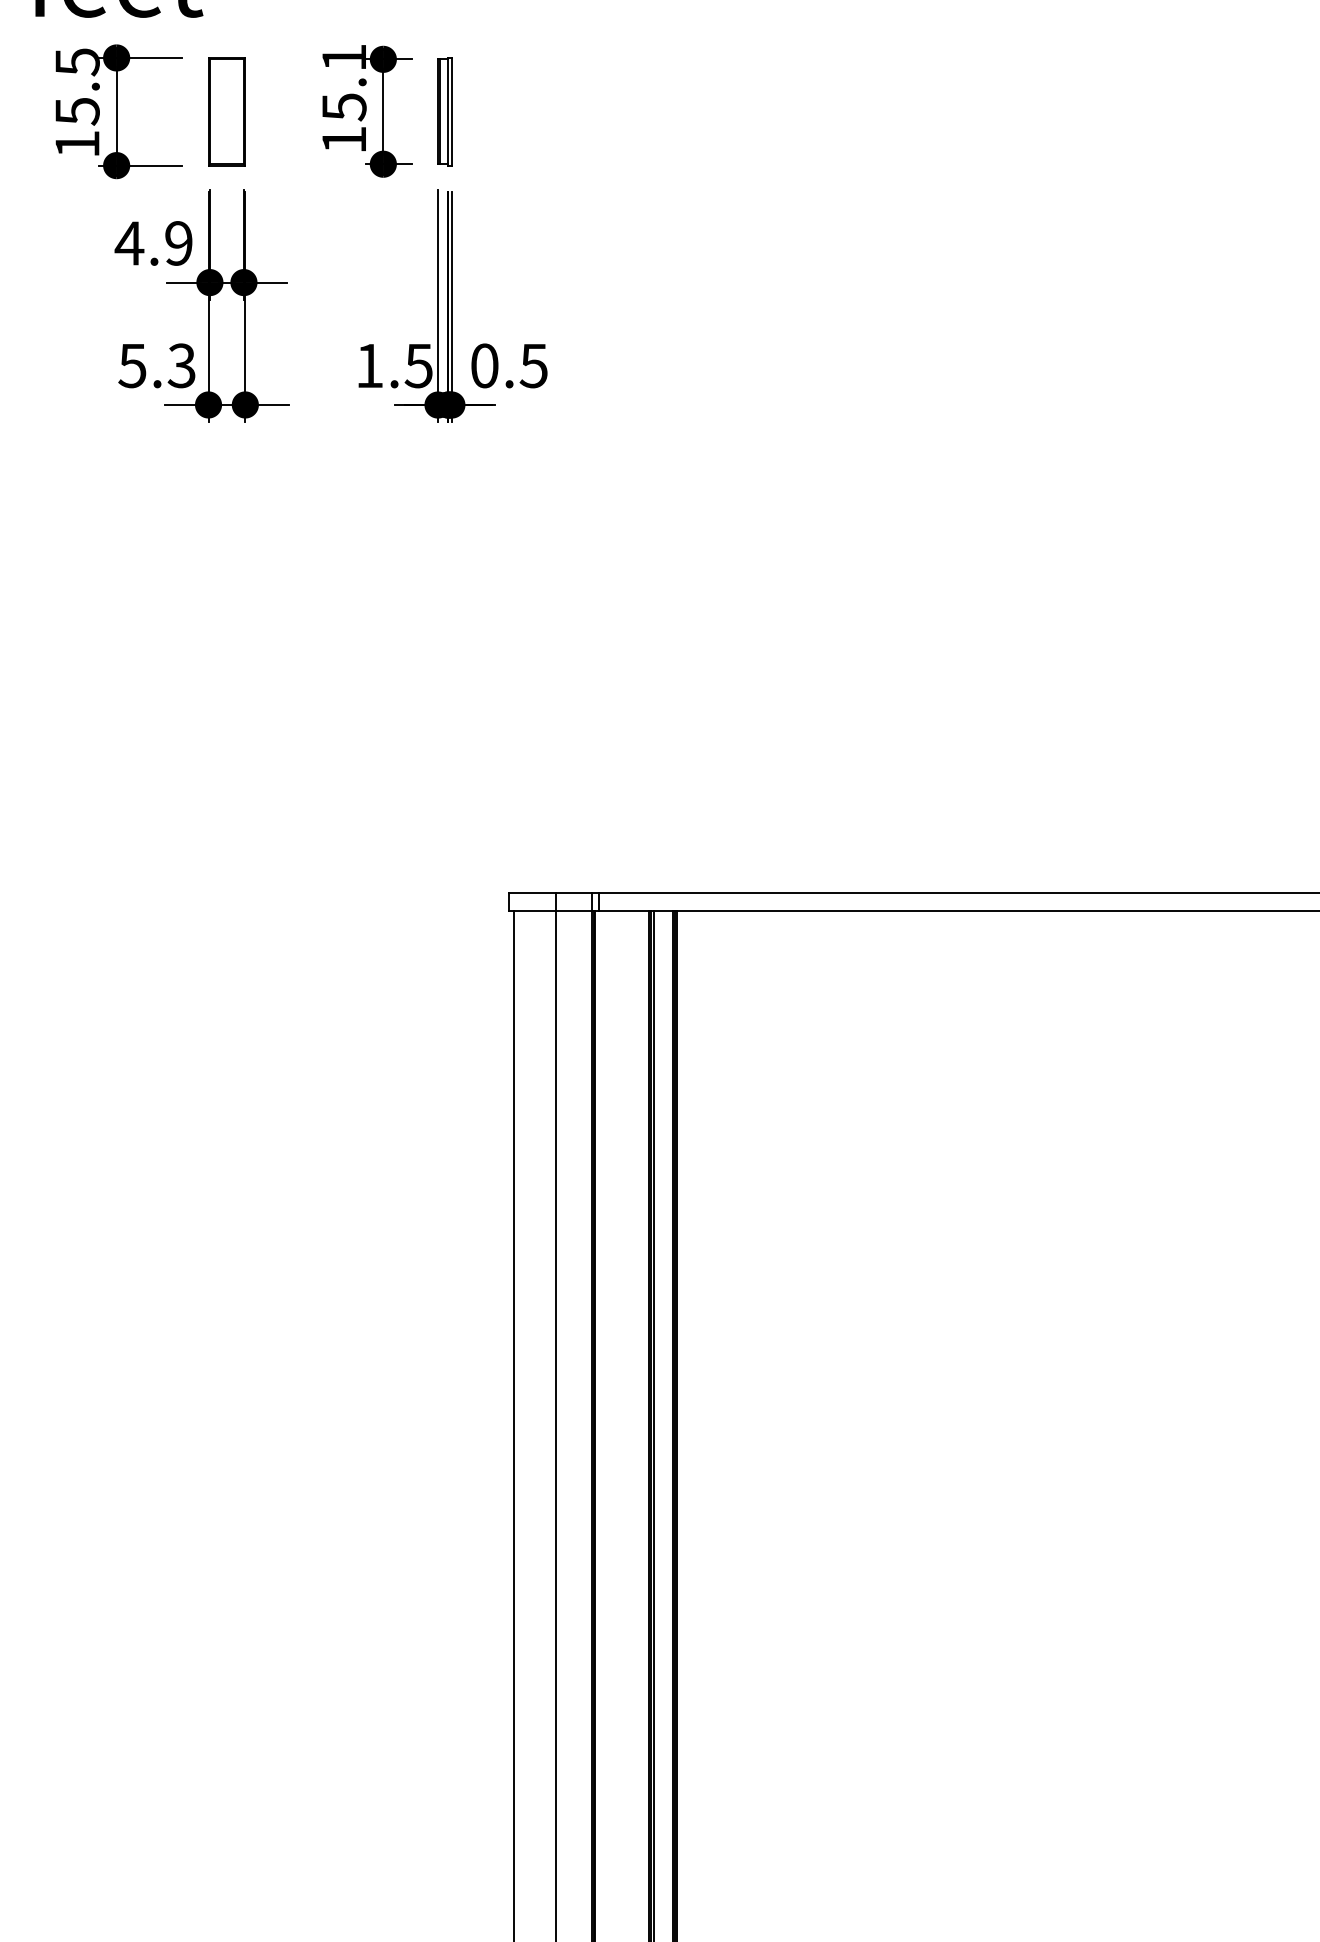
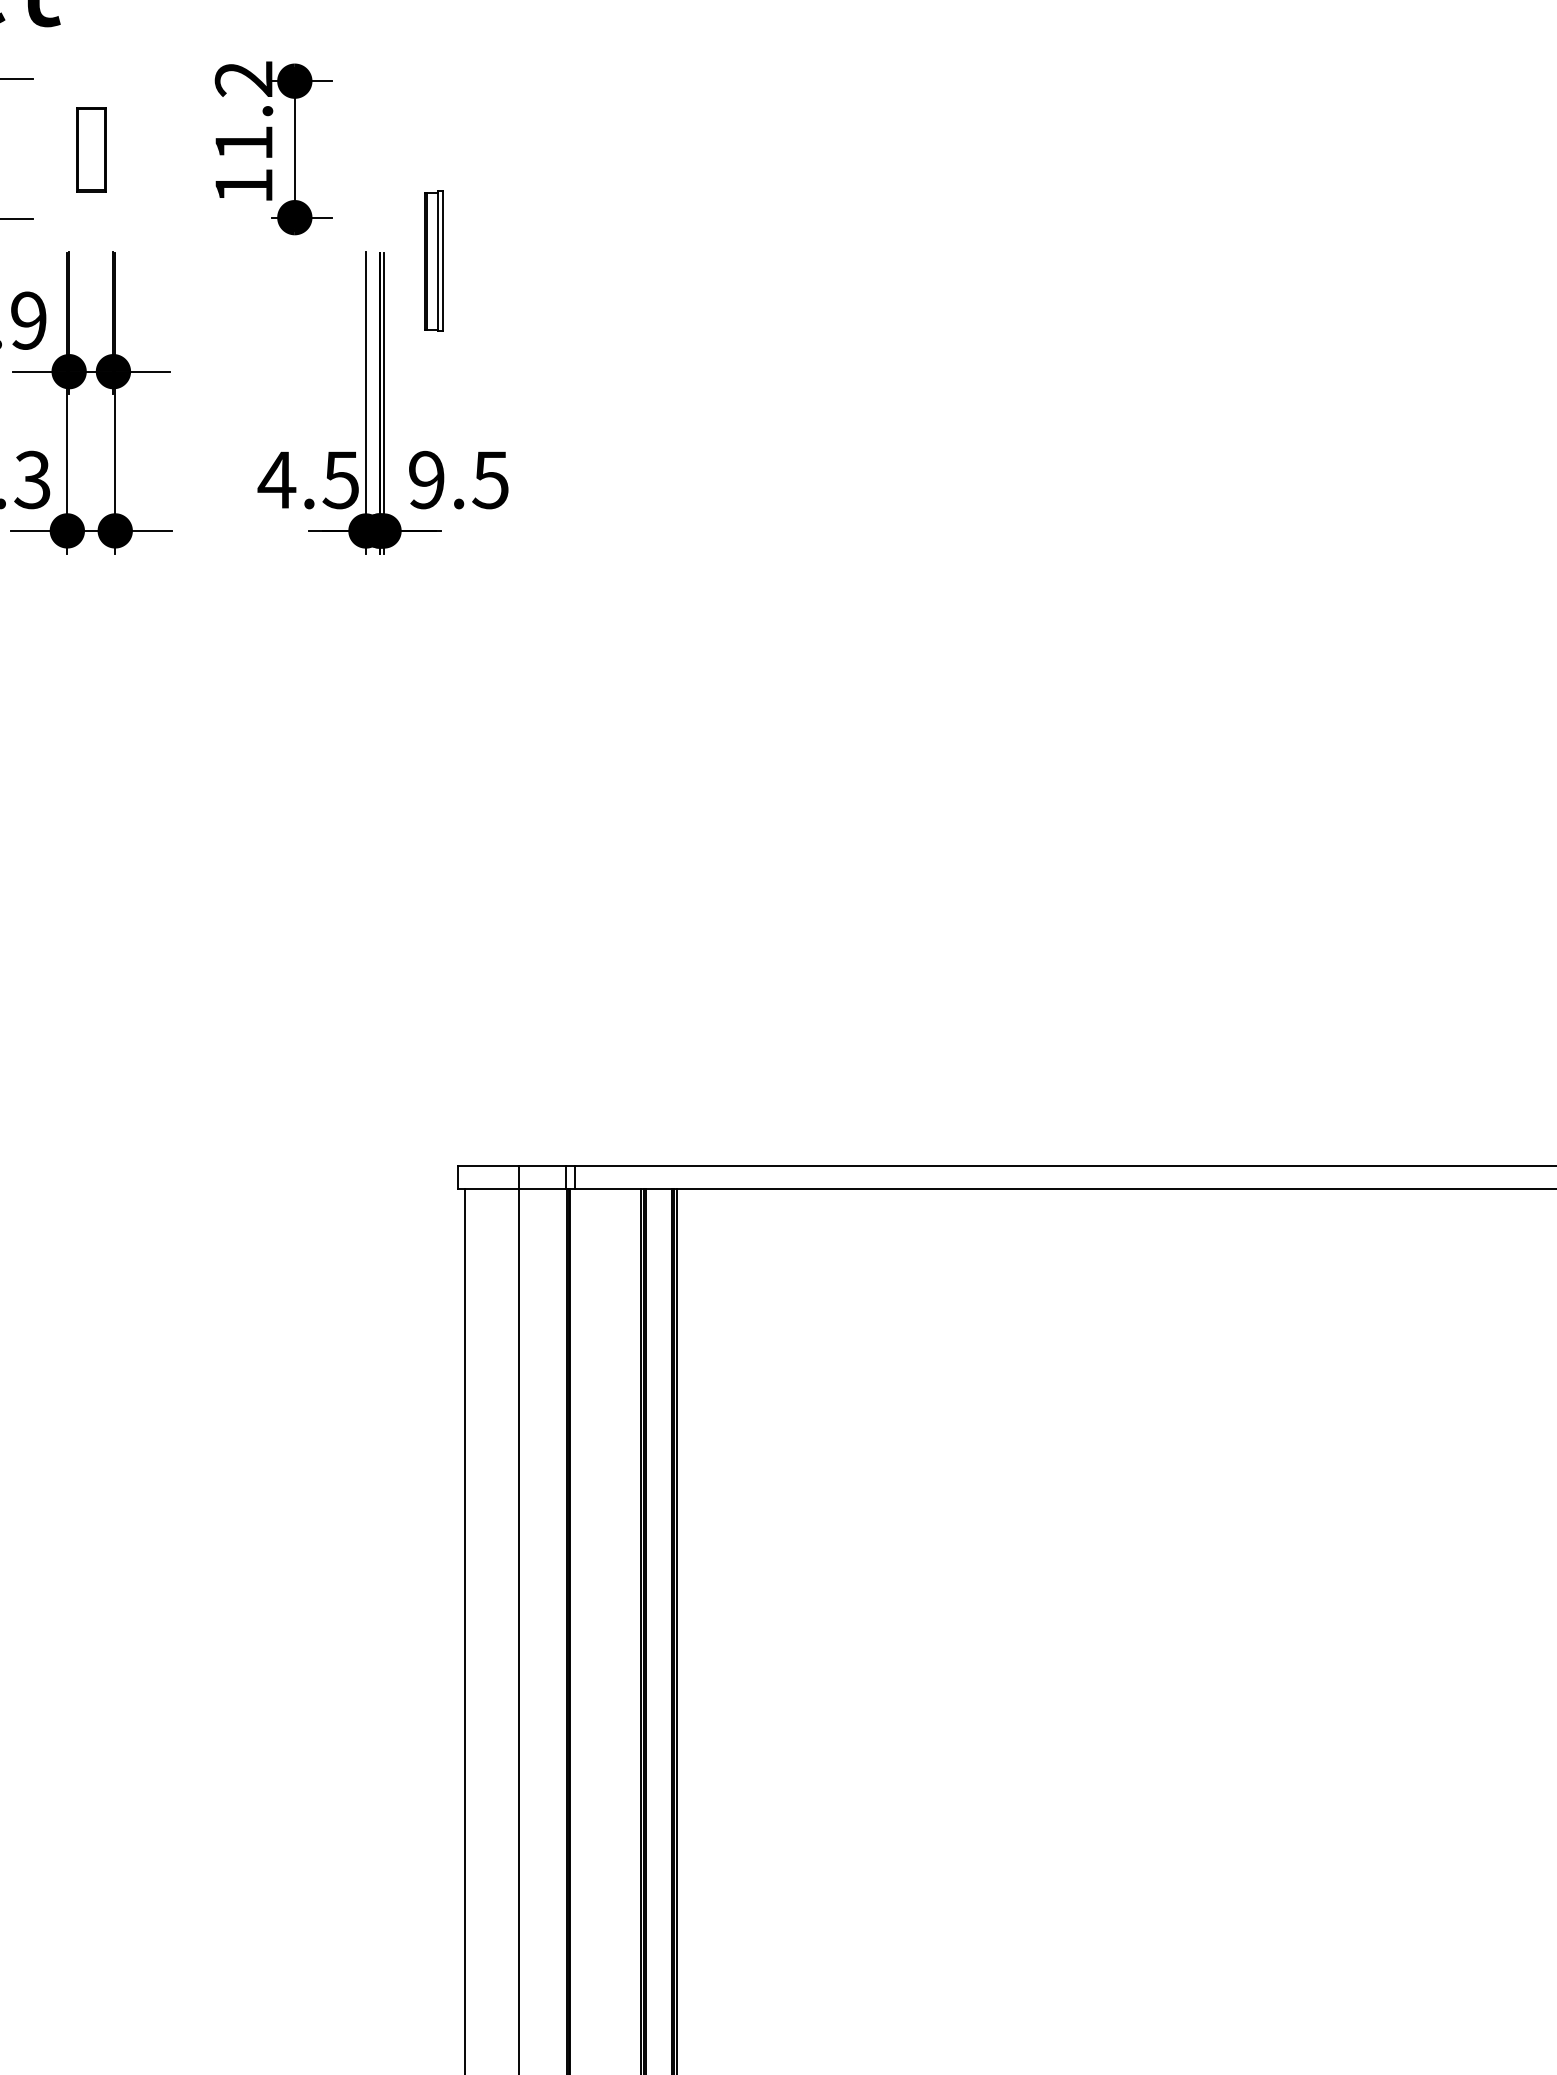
text: (343, 82) -> (242, 111), 15.1 -> 11.2
part: (226, 111) -> (90, 149), size x0.6
part: (444, 111) -> (432, 260), moved
text: (369, 365) -> (276, 479), 1.5 -> 4.5
text: (484, 365) -> (426, 479), 0.5 -> 9.5

